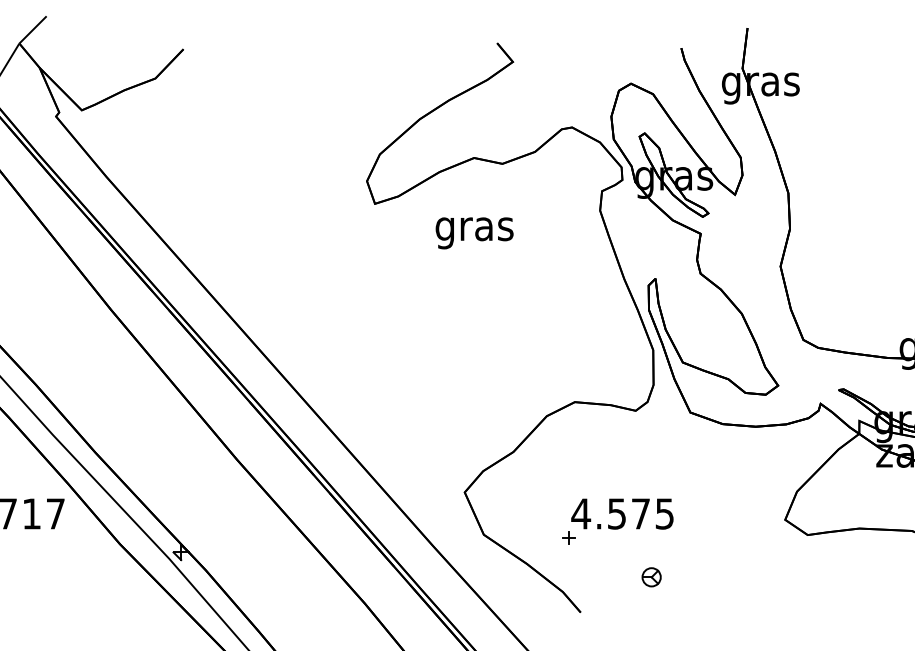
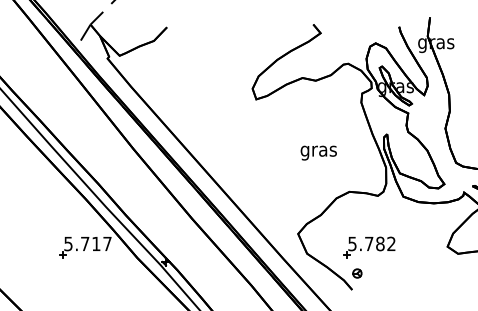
text: (473, 231) -> (318, 152), moved
text: (621, 512) -> (371, 243), 4.575 -> 5.782
part: (651, 577) -> (357, 273), moved

